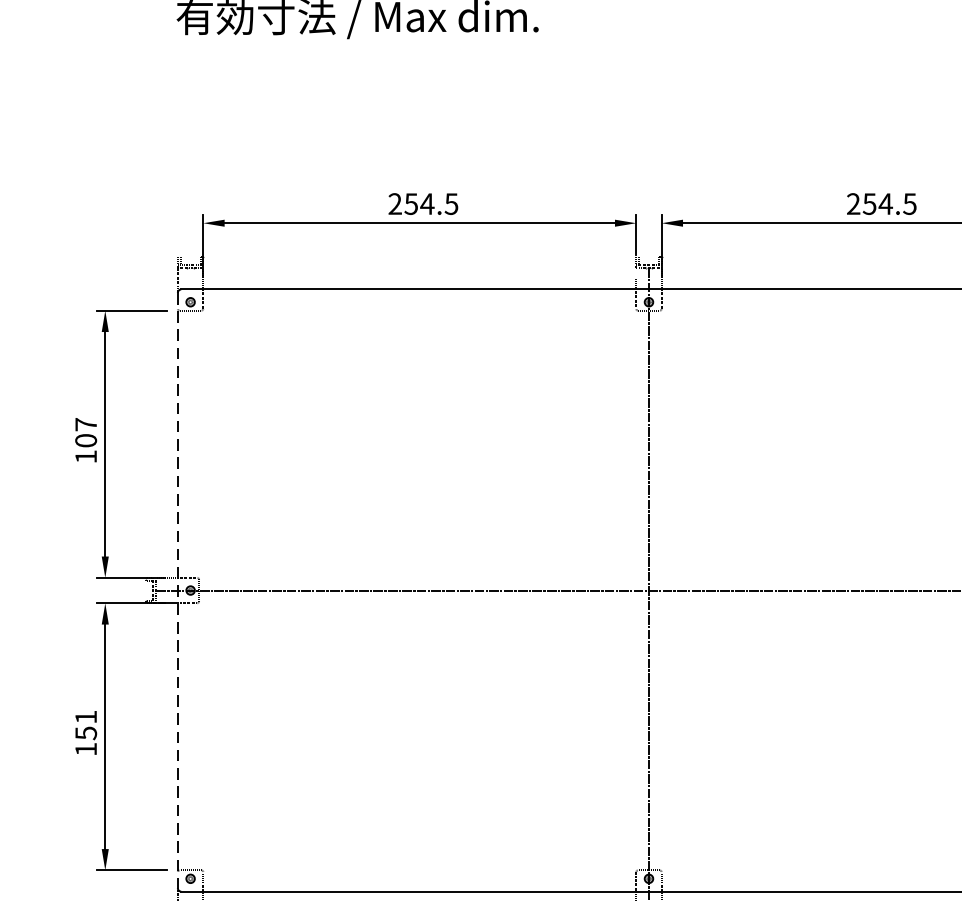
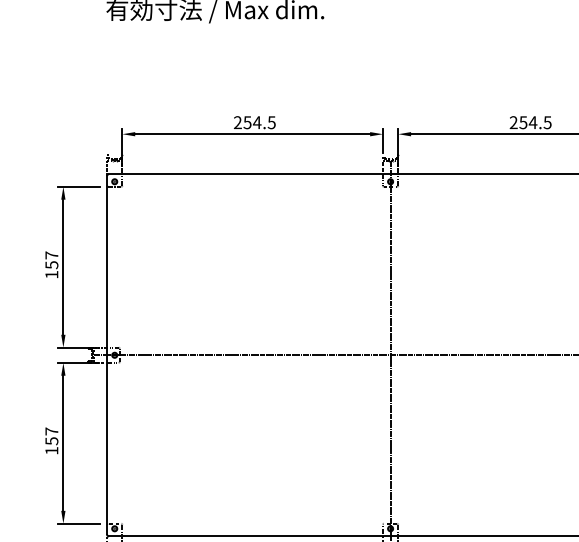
text: (85, 441) -> (51, 265), 107 -> 157
line: (178, 590) -> (107, 355), dashed -> solid
text: (85, 717) -> (51, 431), 151 -> 157

